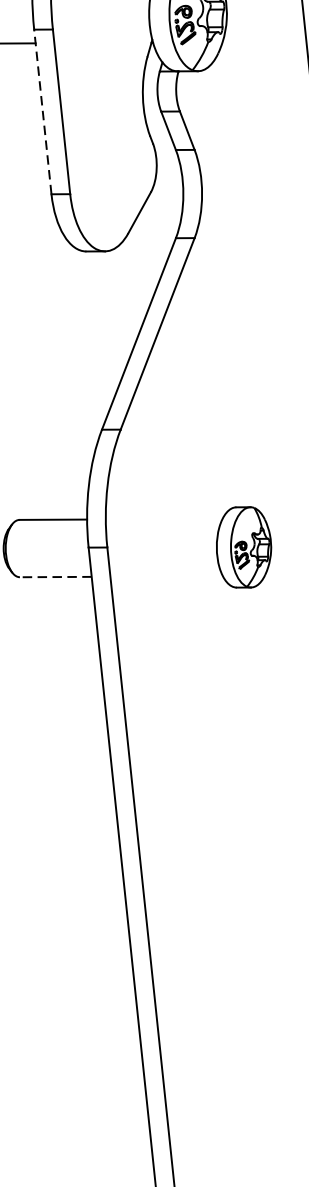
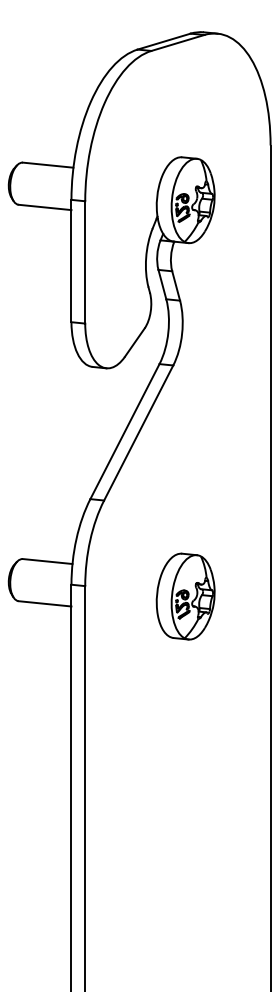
line: (42, 111) -> (71, 260), dashed -> solid
part: (243, 547) -> (185, 596), size x1.43
line: (56, 576) -> (45, 603), dashed -> solid

